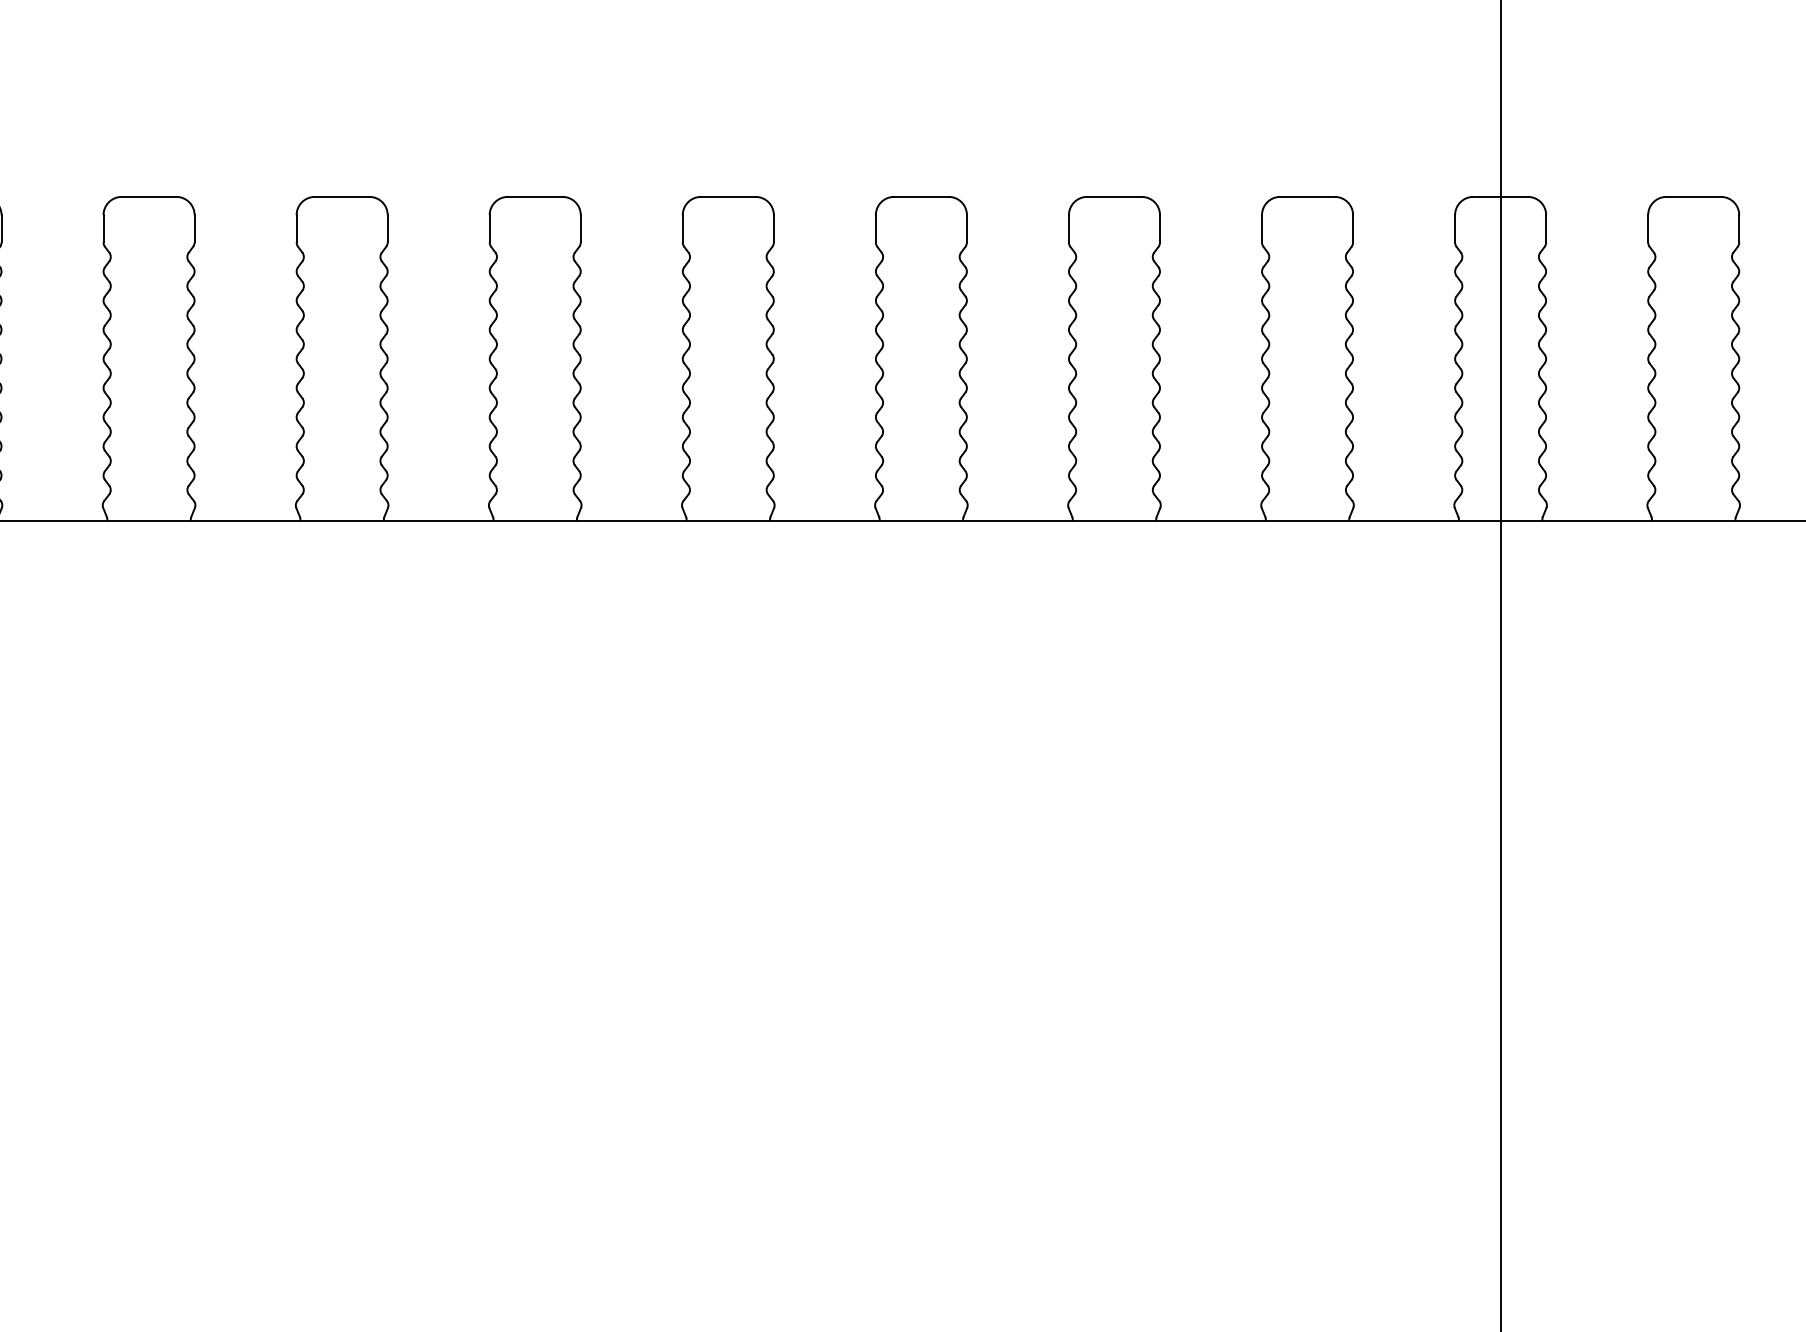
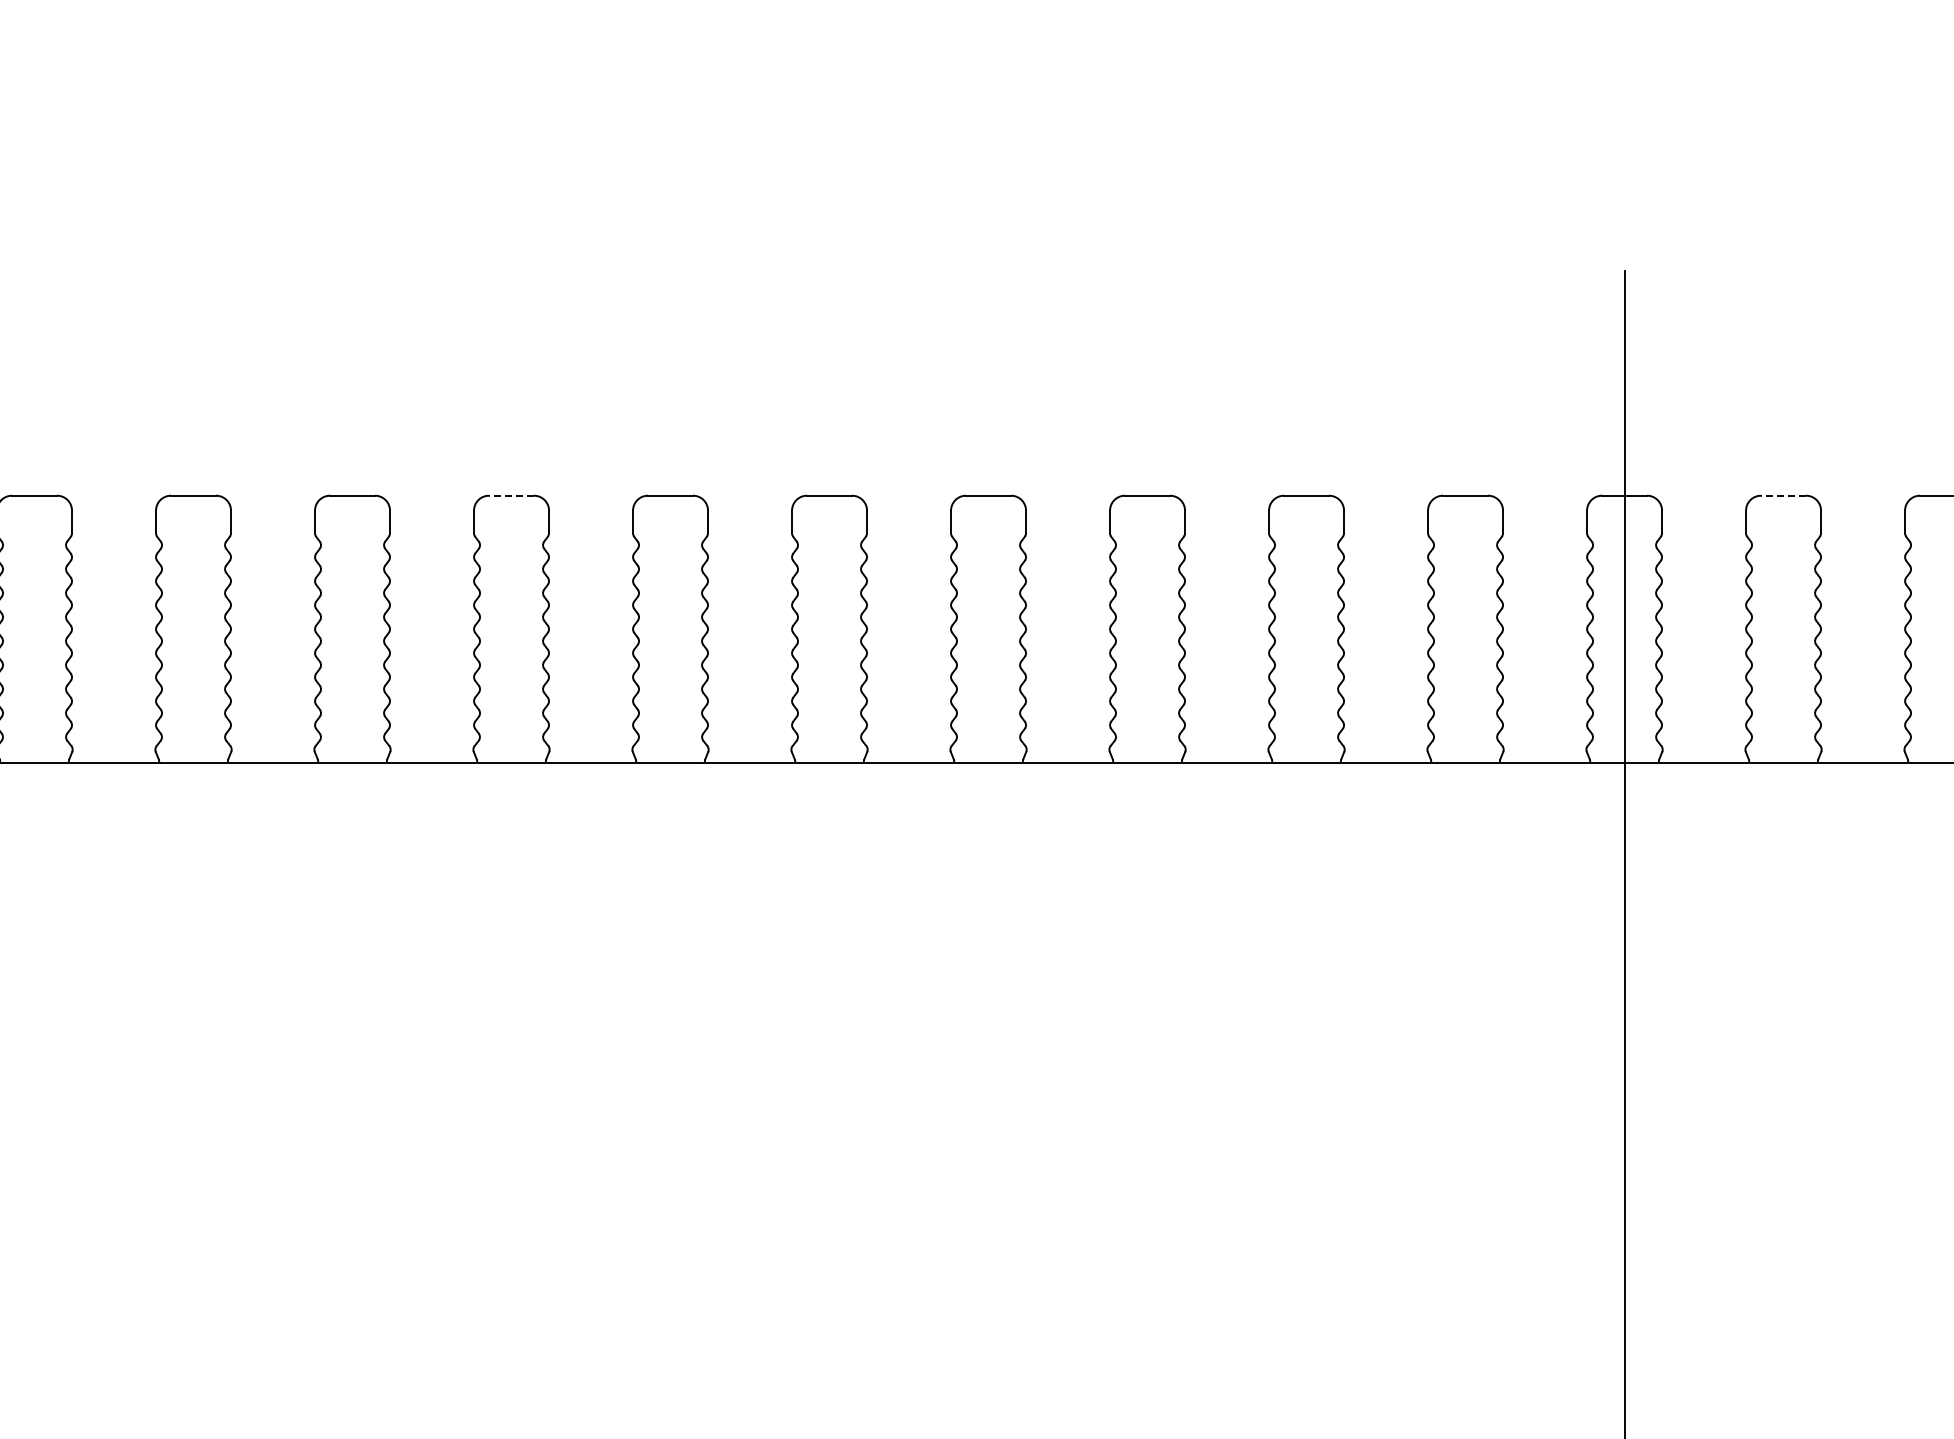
line: (149, 196) -> (511, 495), solid -> dashed
line: (1693, 196) -> (1783, 495), solid -> dashed

